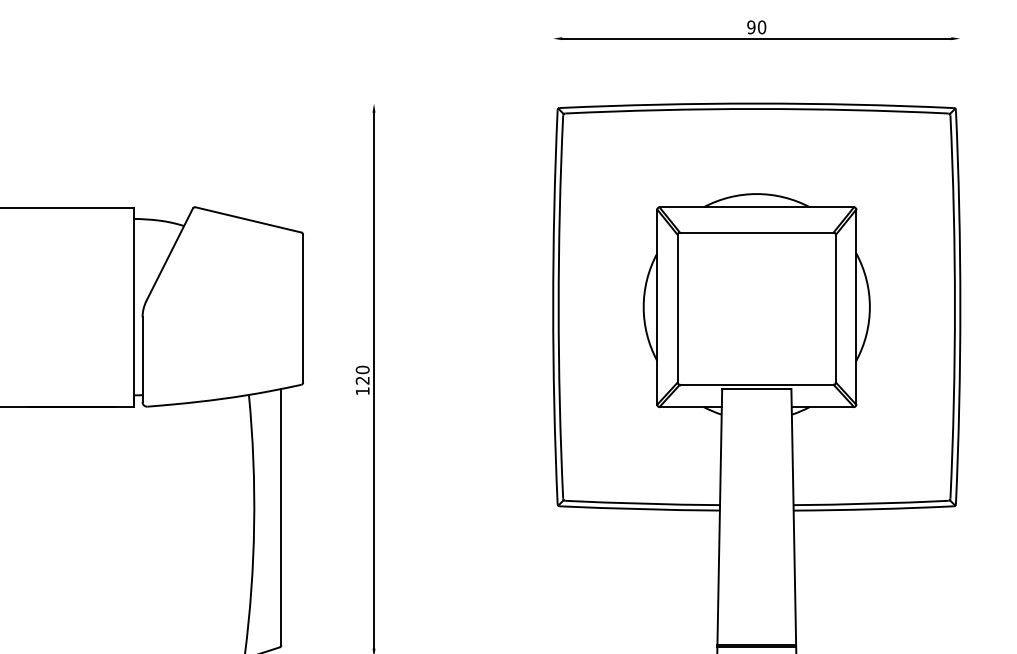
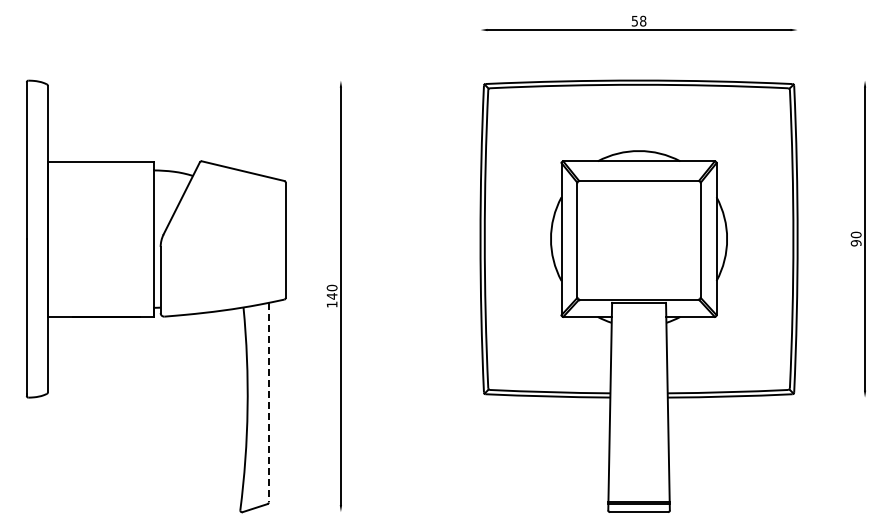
text: (756, 26) -> (638, 20), 90 -> 58
text: (361, 380) -> (331, 296), 120 -> 140
line: (281, 516) -> (268, 402), solid -> dashed

